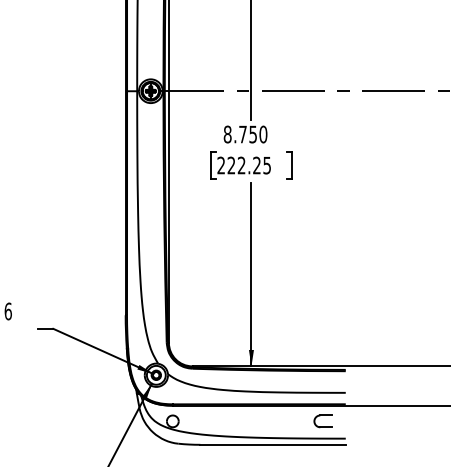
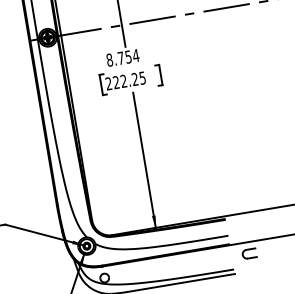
text: (263, 134) -> (136, 55), 8.750 -> 8.754
part: (322, 421) -> (248, 254), moved

